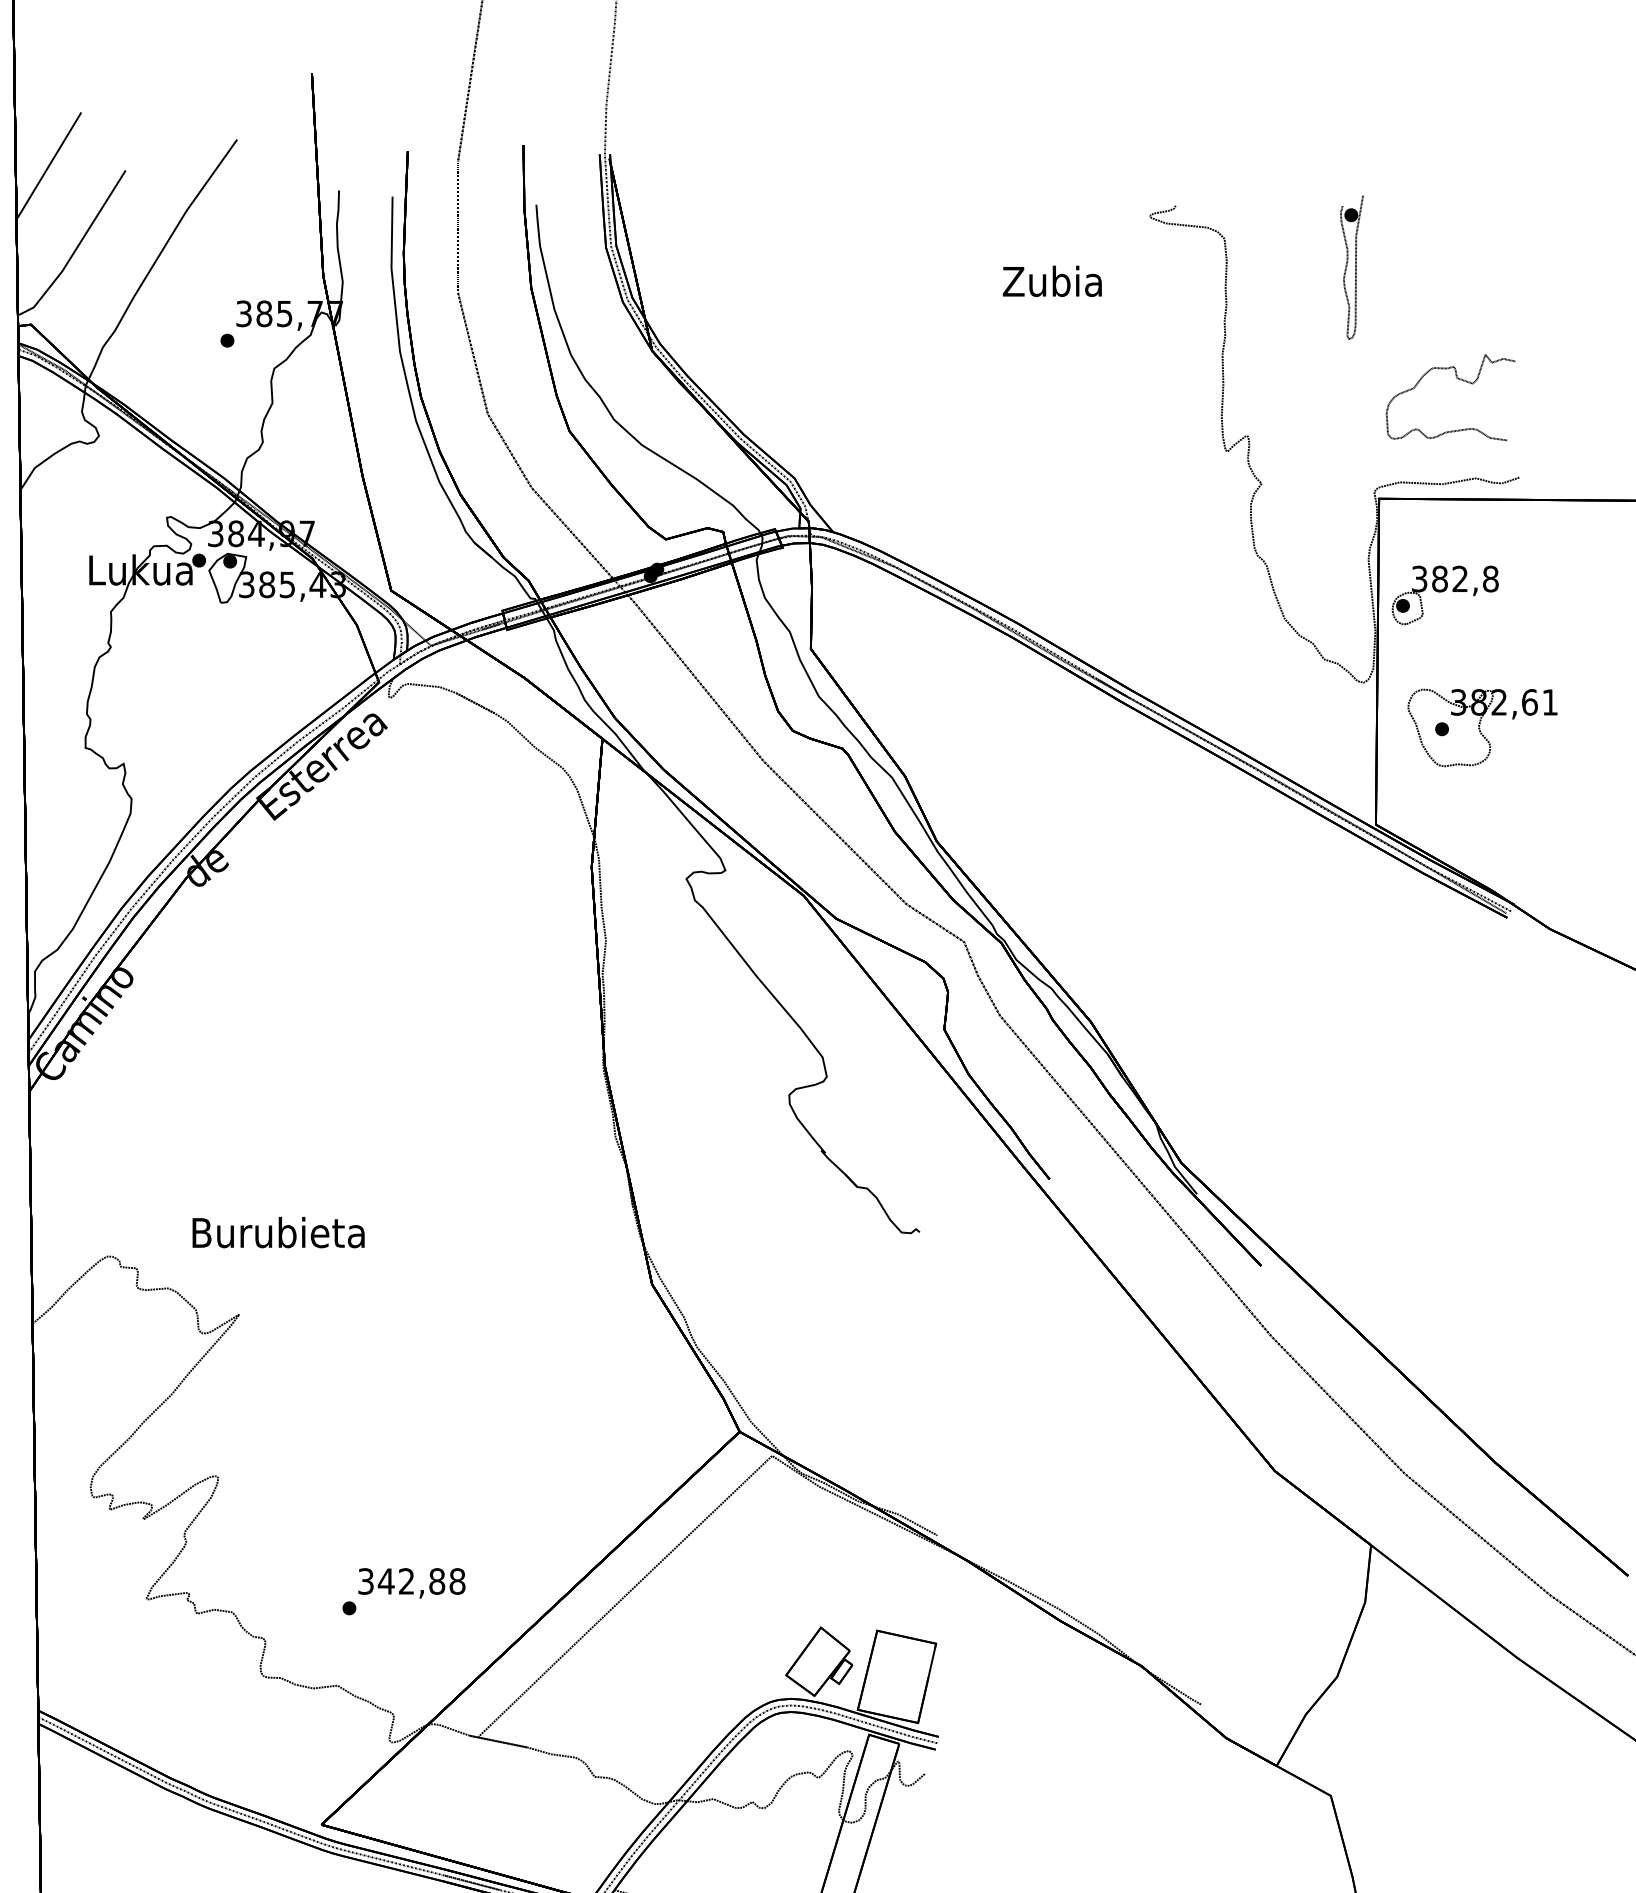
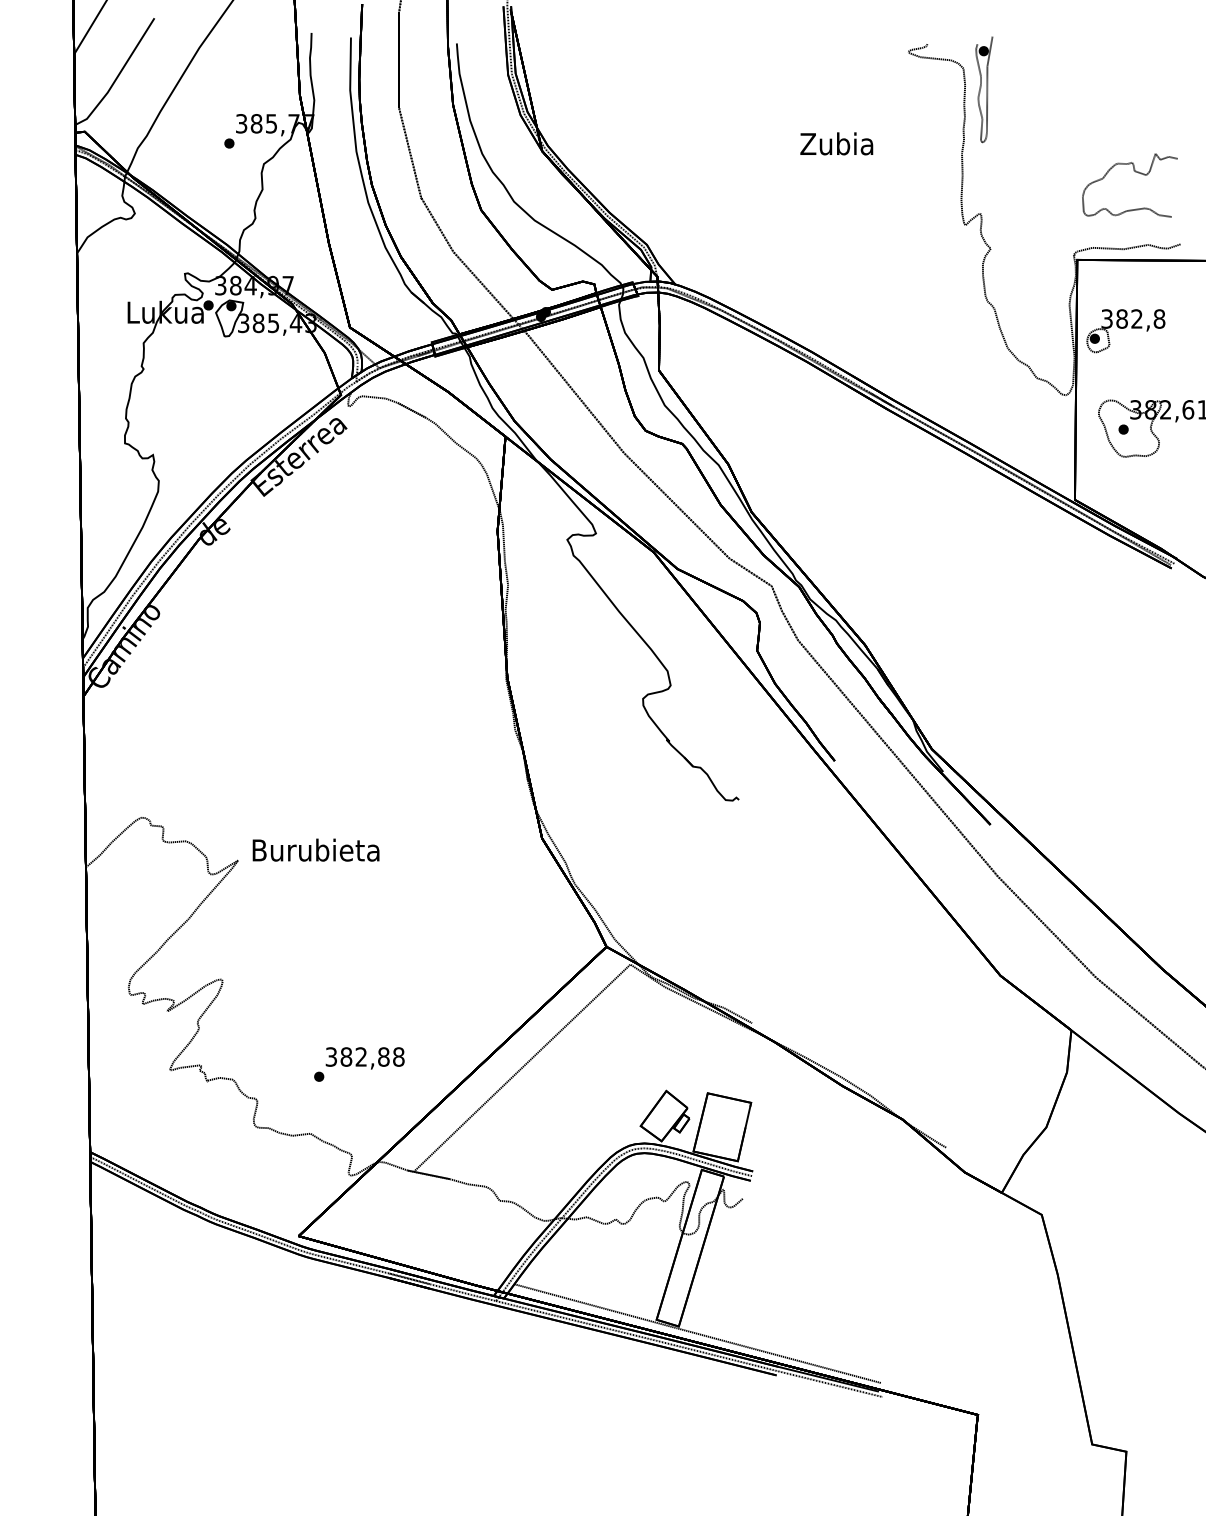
part: (1352, 267) -> (984, 89), moved
text: (1052, 280) -> (836, 143), moved
text: (277, 1231) -> (315, 849), moved
text: (386, 1580) -> (346, 1056), 342,88 -> 382,88

